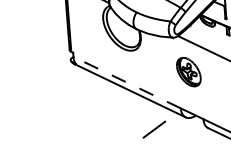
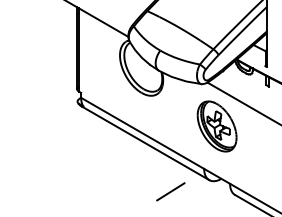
part: (188, 72) -> (216, 126), size x1.43
line: (127, 82) -> (142, 133), dashed -> solid

